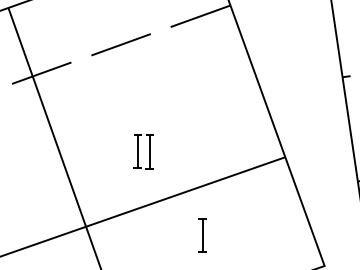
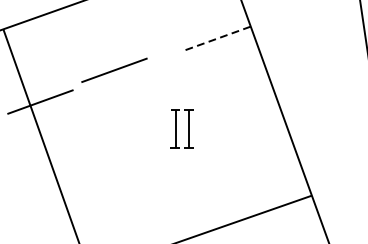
line: (200, 16) -> (217, 38), solid -> dashed
line: (120, 44) -> (113, 70), moved
part: (143, 151) -> (181, 129), moved

